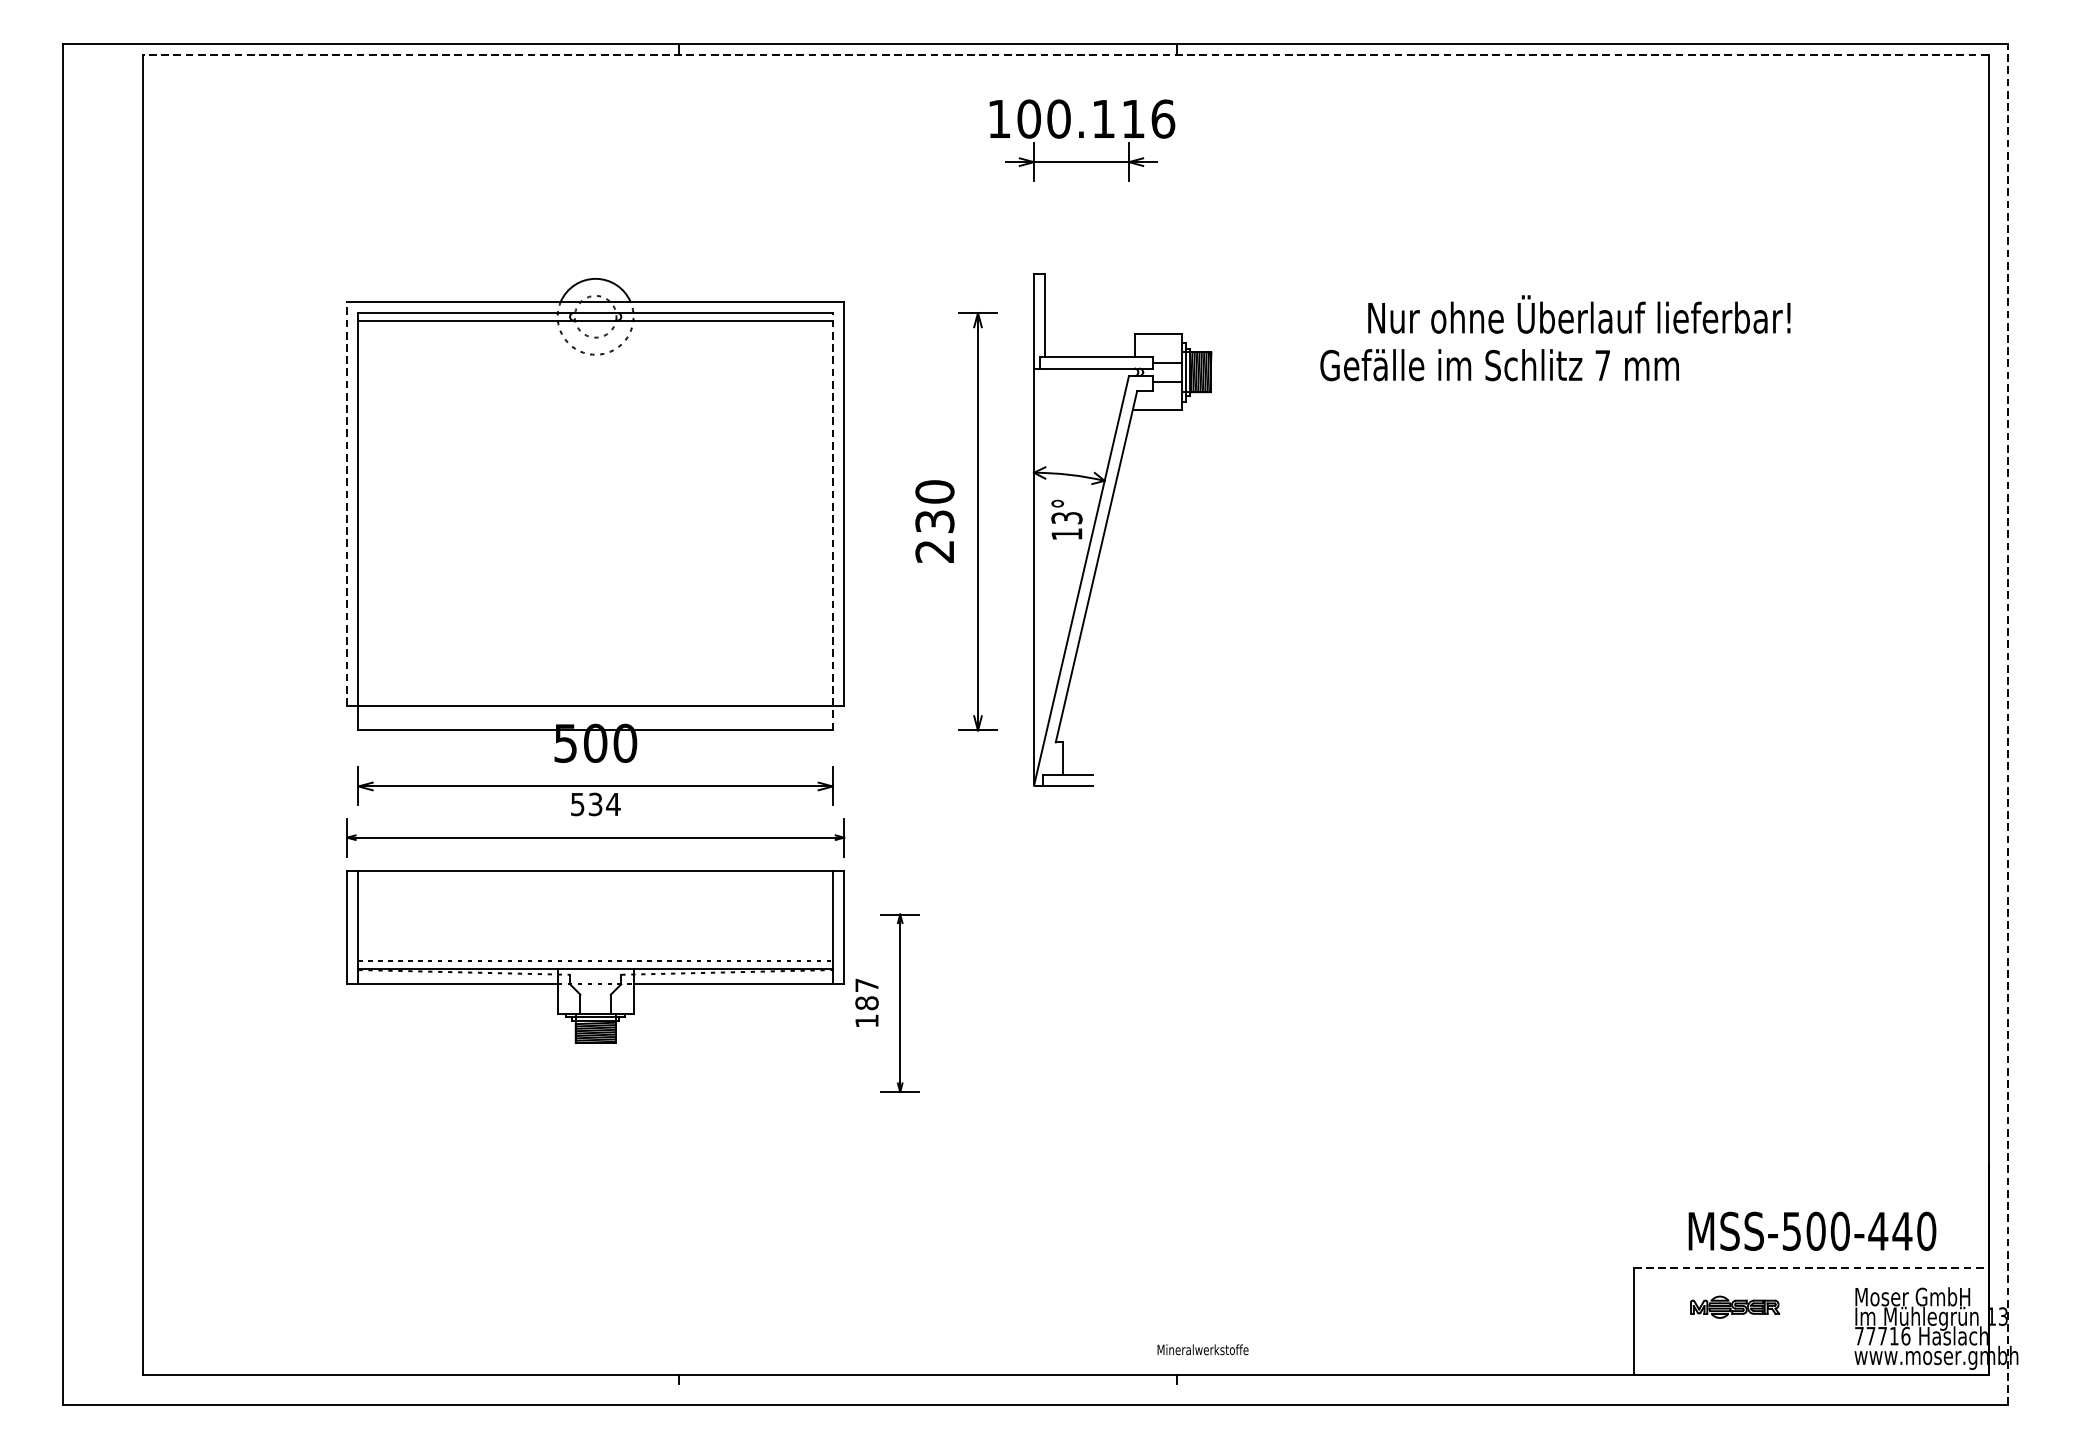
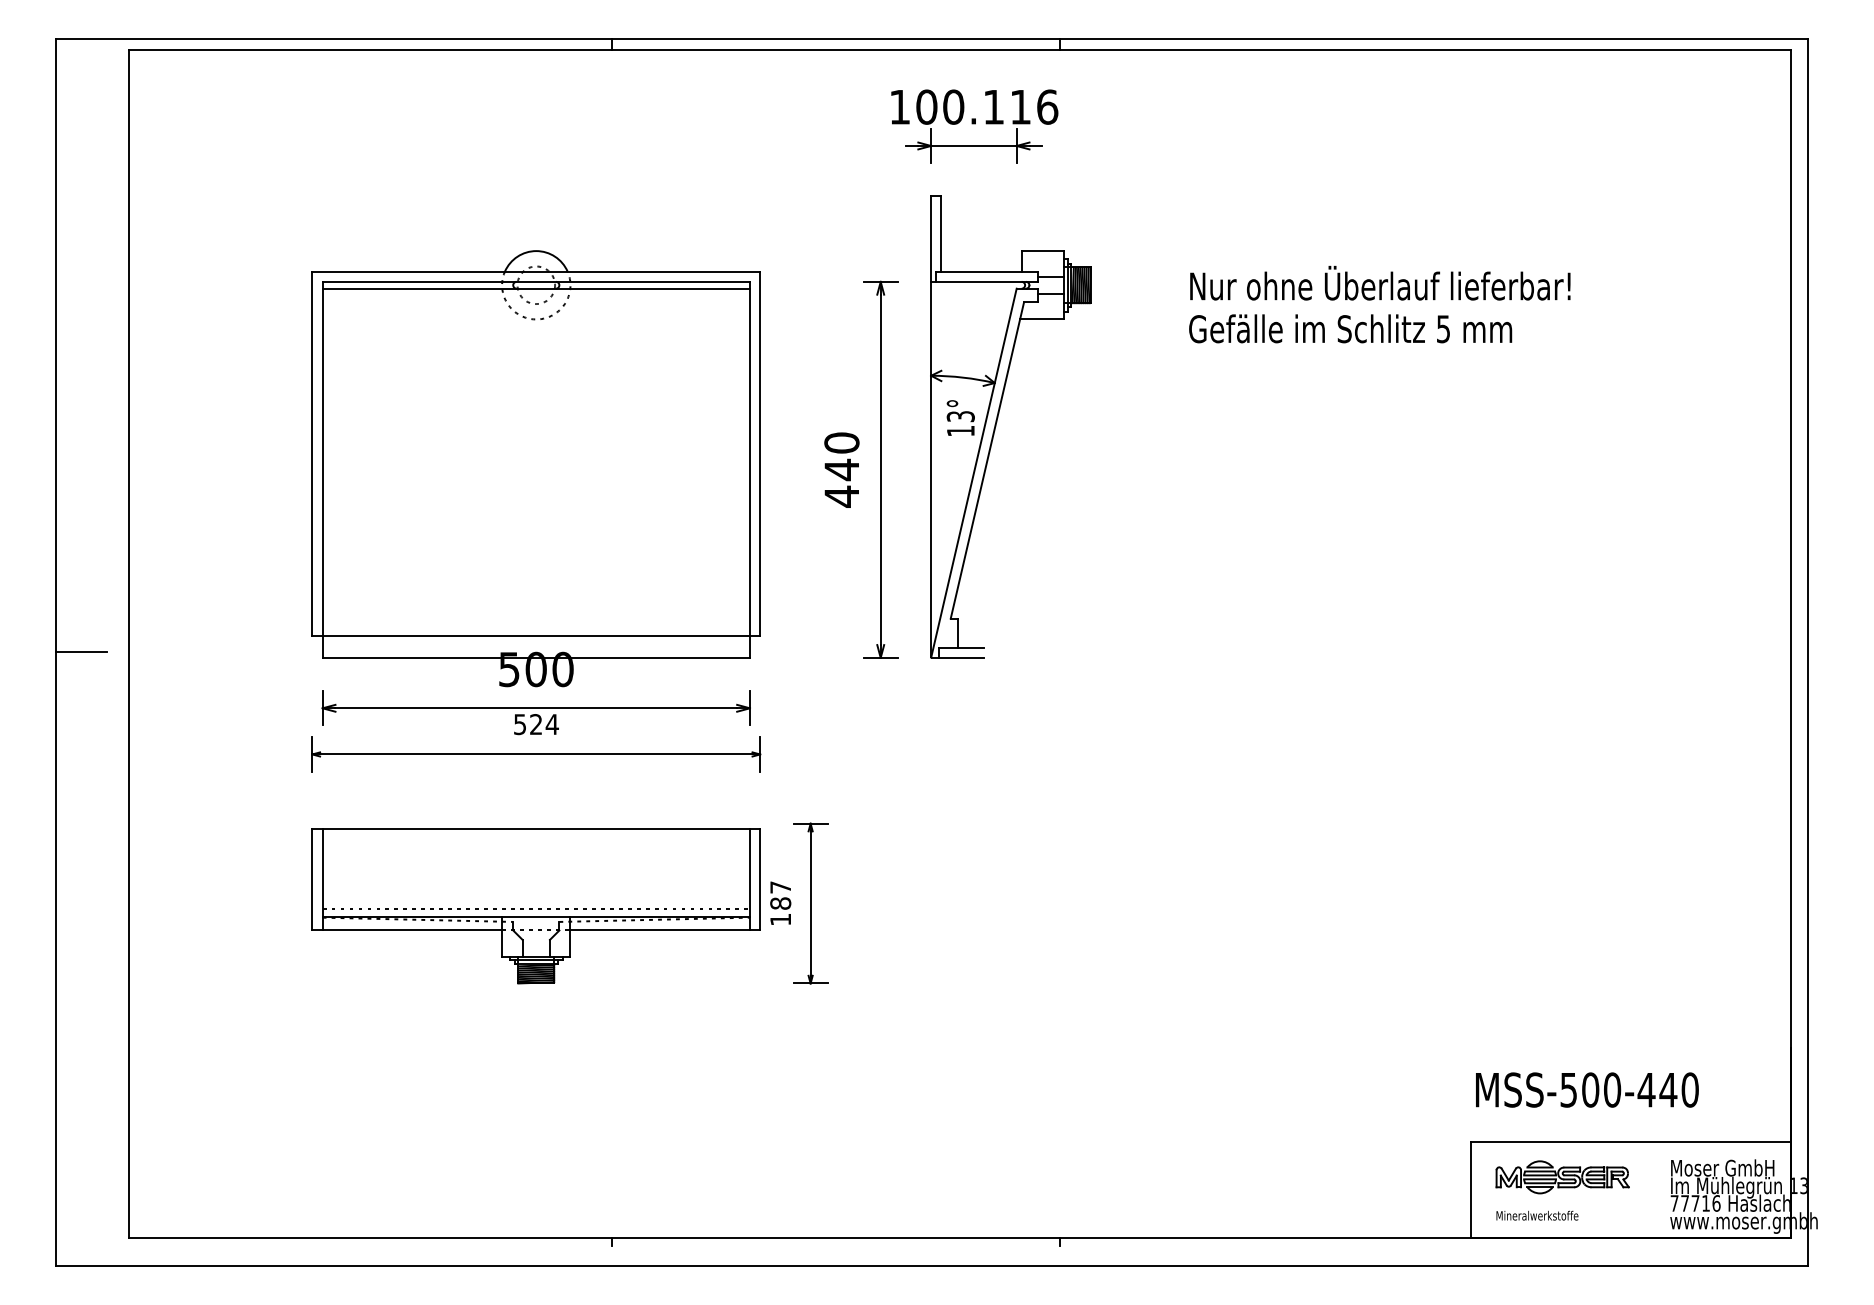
line: (1065, 55) -> (959, 49), dashed -> solid
text: (1579, 314) -> (1380, 283), moved
text: (1602, 365) -> (1443, 329), 7 -> 5
line: (347, 503) -> (312, 453), dashed -> solid
line: (832, 521) -> (749, 469), dashed -> solid
part: (1107, 524) -> (997, 422), moved
text: (934, 535) -> (841, 482), 230 -> 440
line: (90, 724) -> (81, 652), added
line: (2008, 724) -> (1808, 652), dashed -> solid
text: (595, 804) -> (536, 724), 534 -> 524
part: (594, 957) -> (535, 906), moved
text: (1812, 1230) -> (1587, 1089), moved
line: (1811, 1267) -> (1631, 1141), dashed -> solid
part: (1734, 1307) -> (1562, 1177), size x1.67
text: (1203, 1349) -> (1537, 1215), moved

